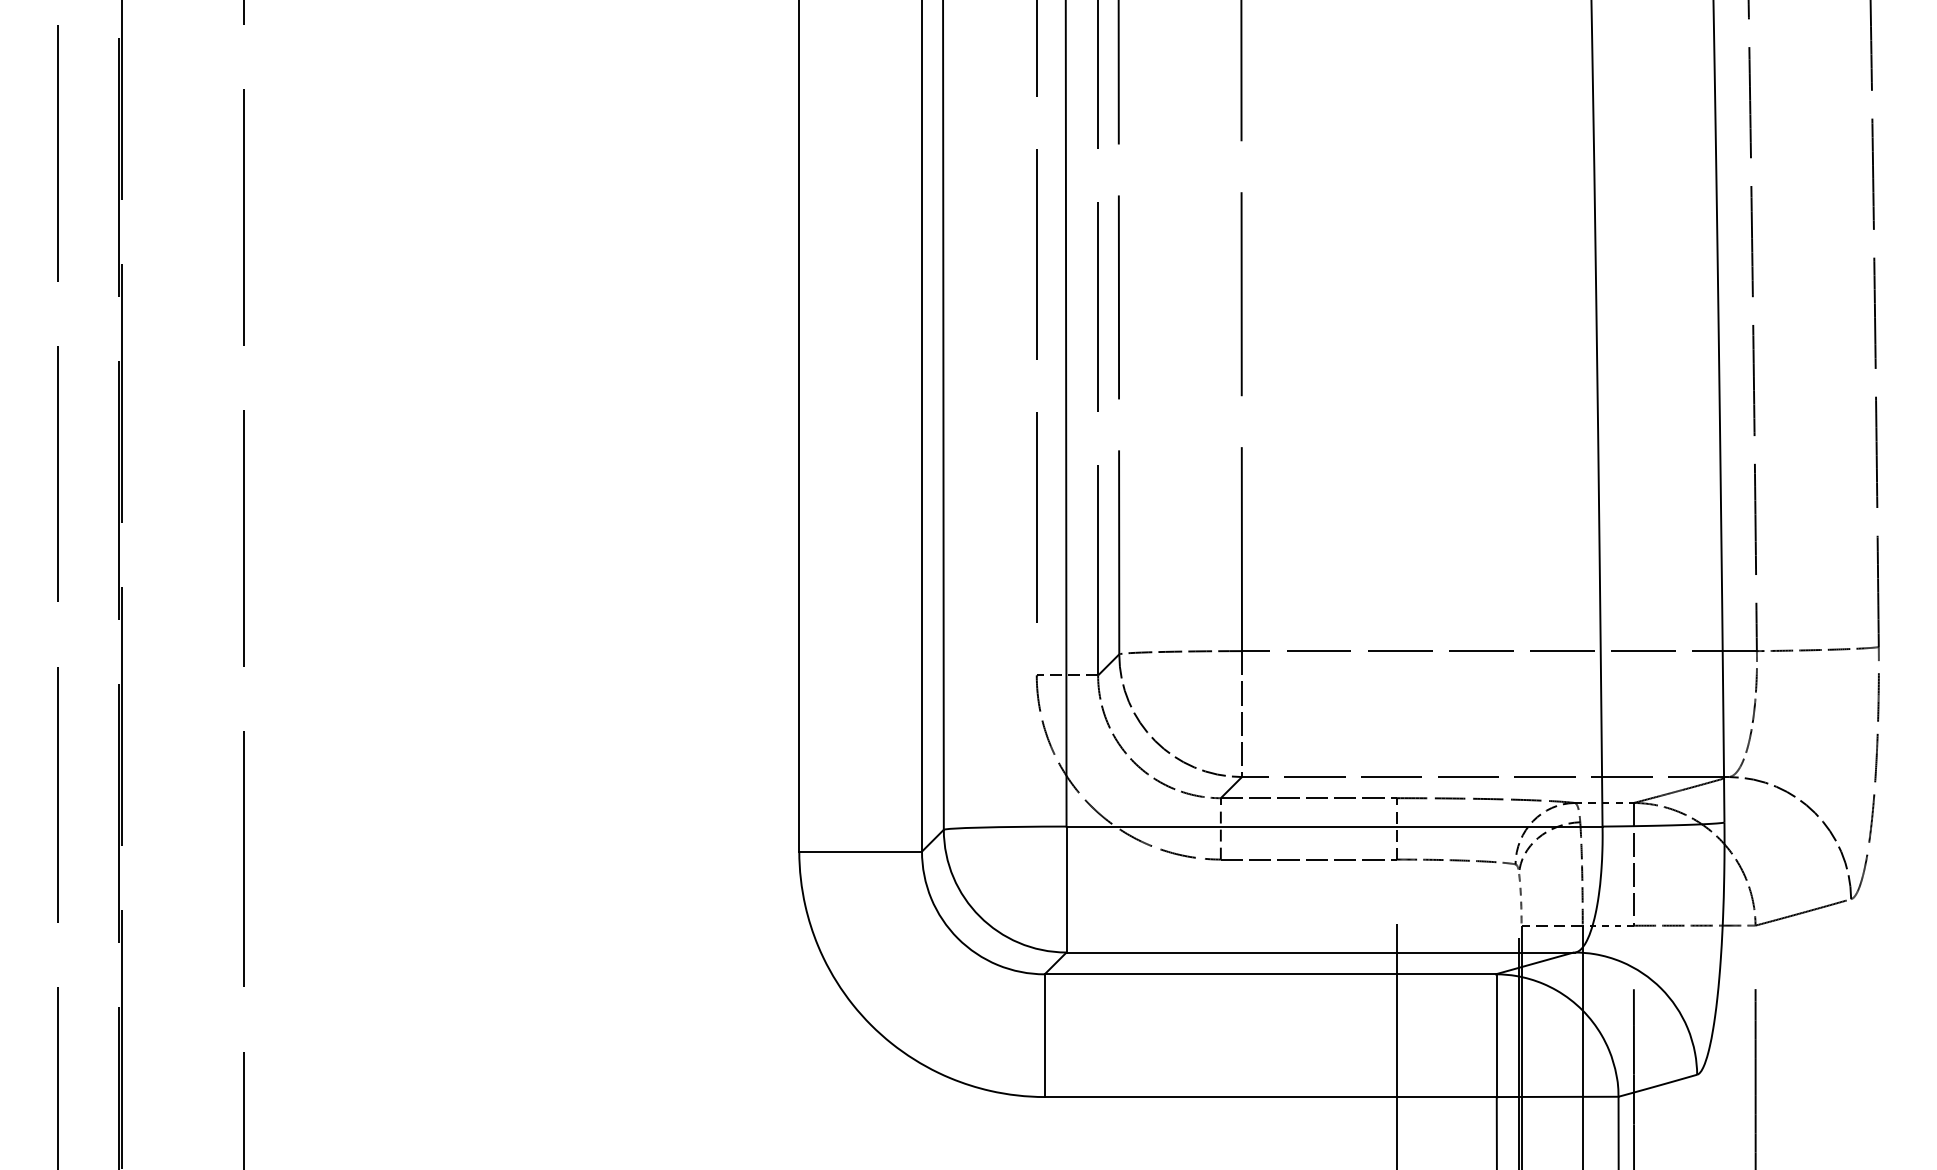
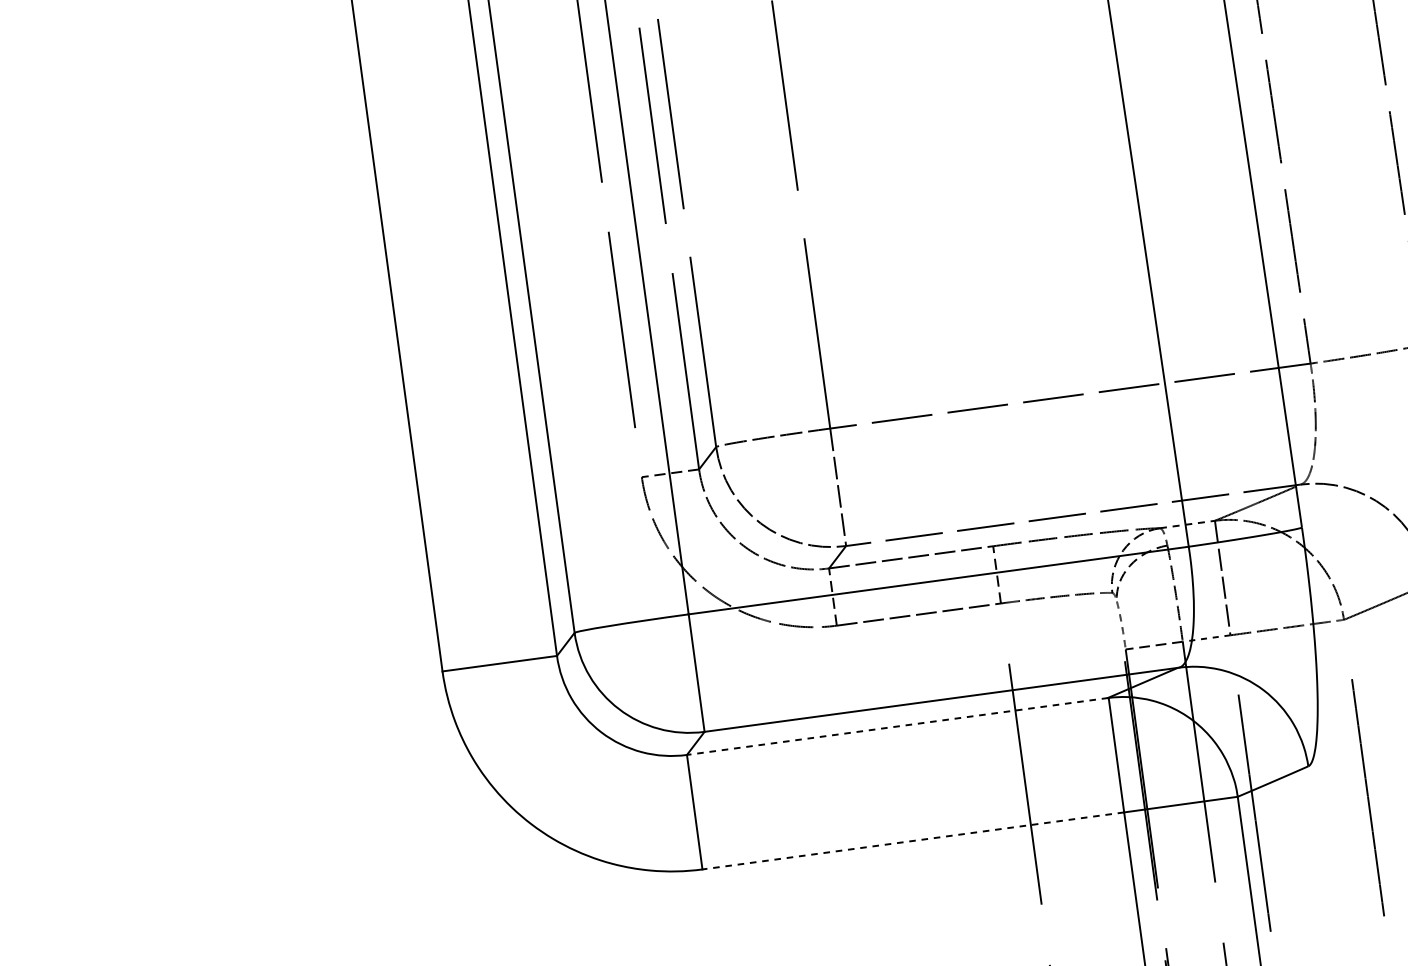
line: (1270, 974) -> (897, 726), solid -> dashed
line: (1270, 1097) -> (913, 841), solid -> dashed

